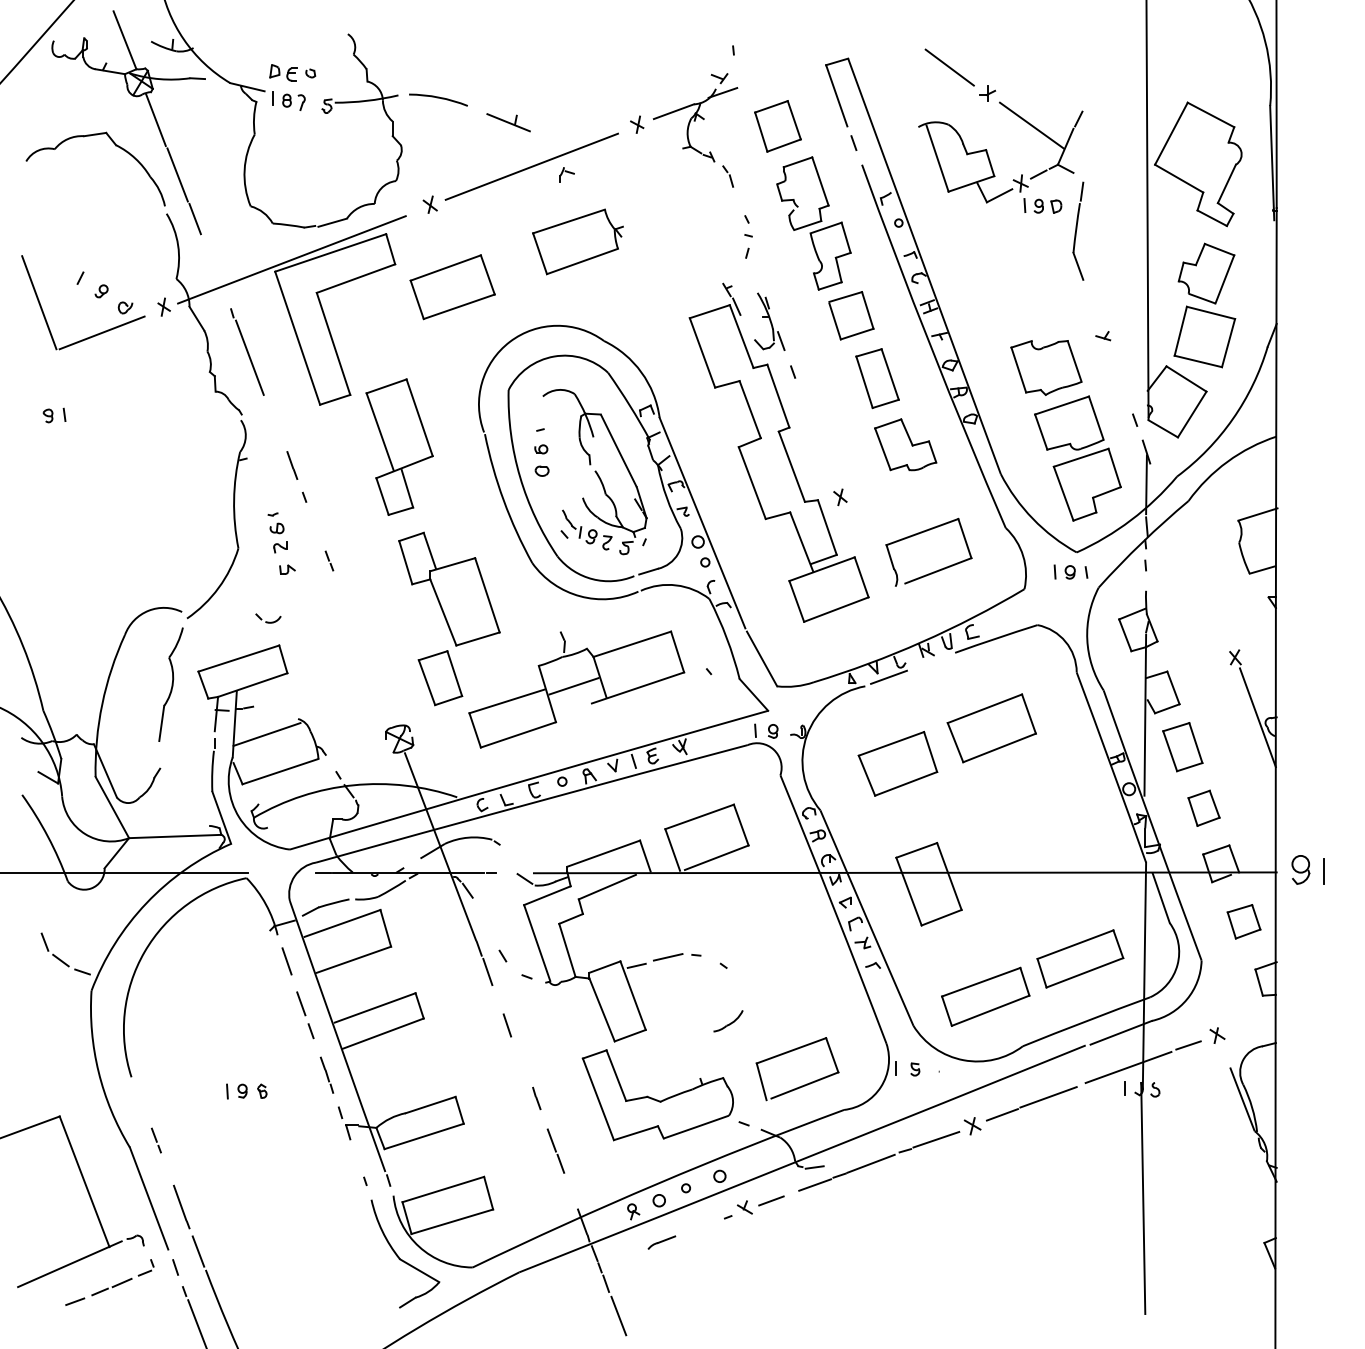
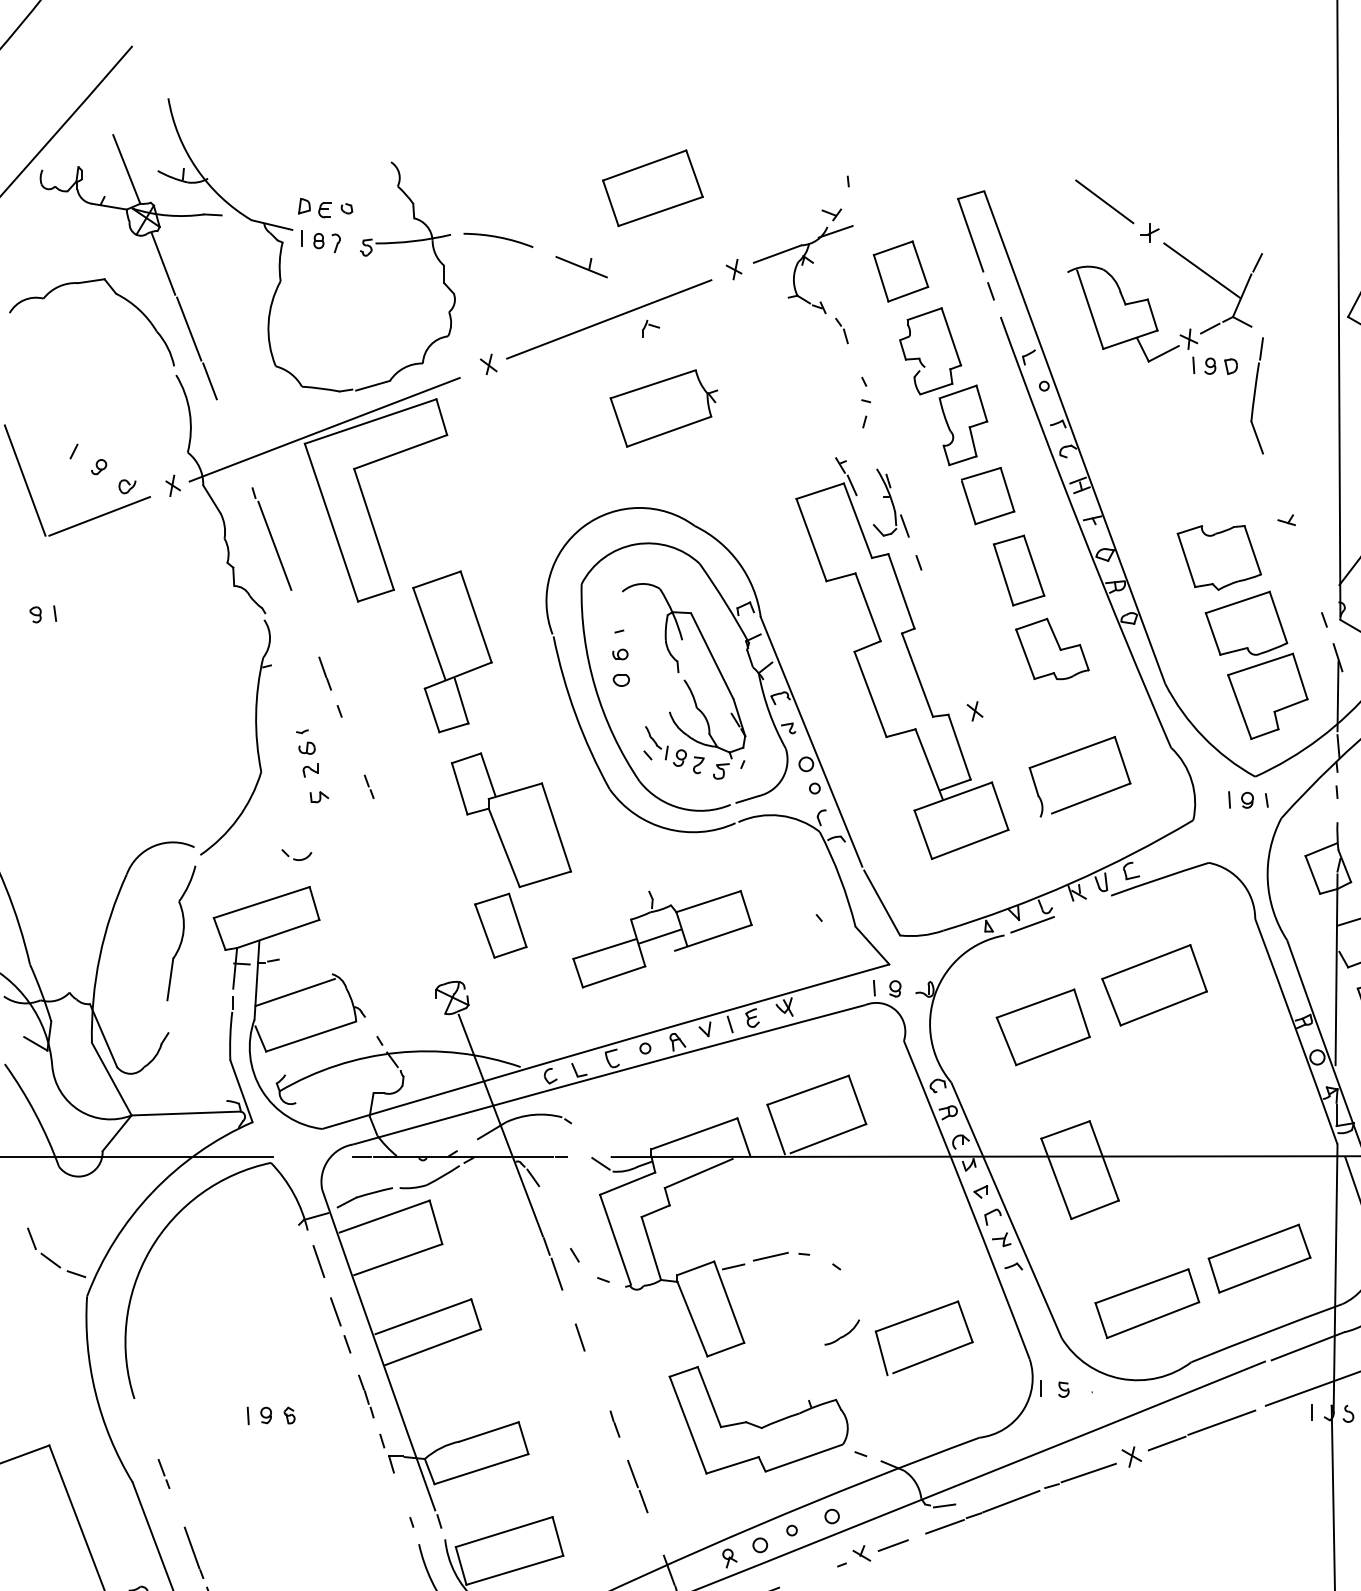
part: (452, 287) -> (652, 188), moved
part: (576, 689) -> (662, 939), size x0.7
part: (801, 1085) -> (928, 1357), moved

